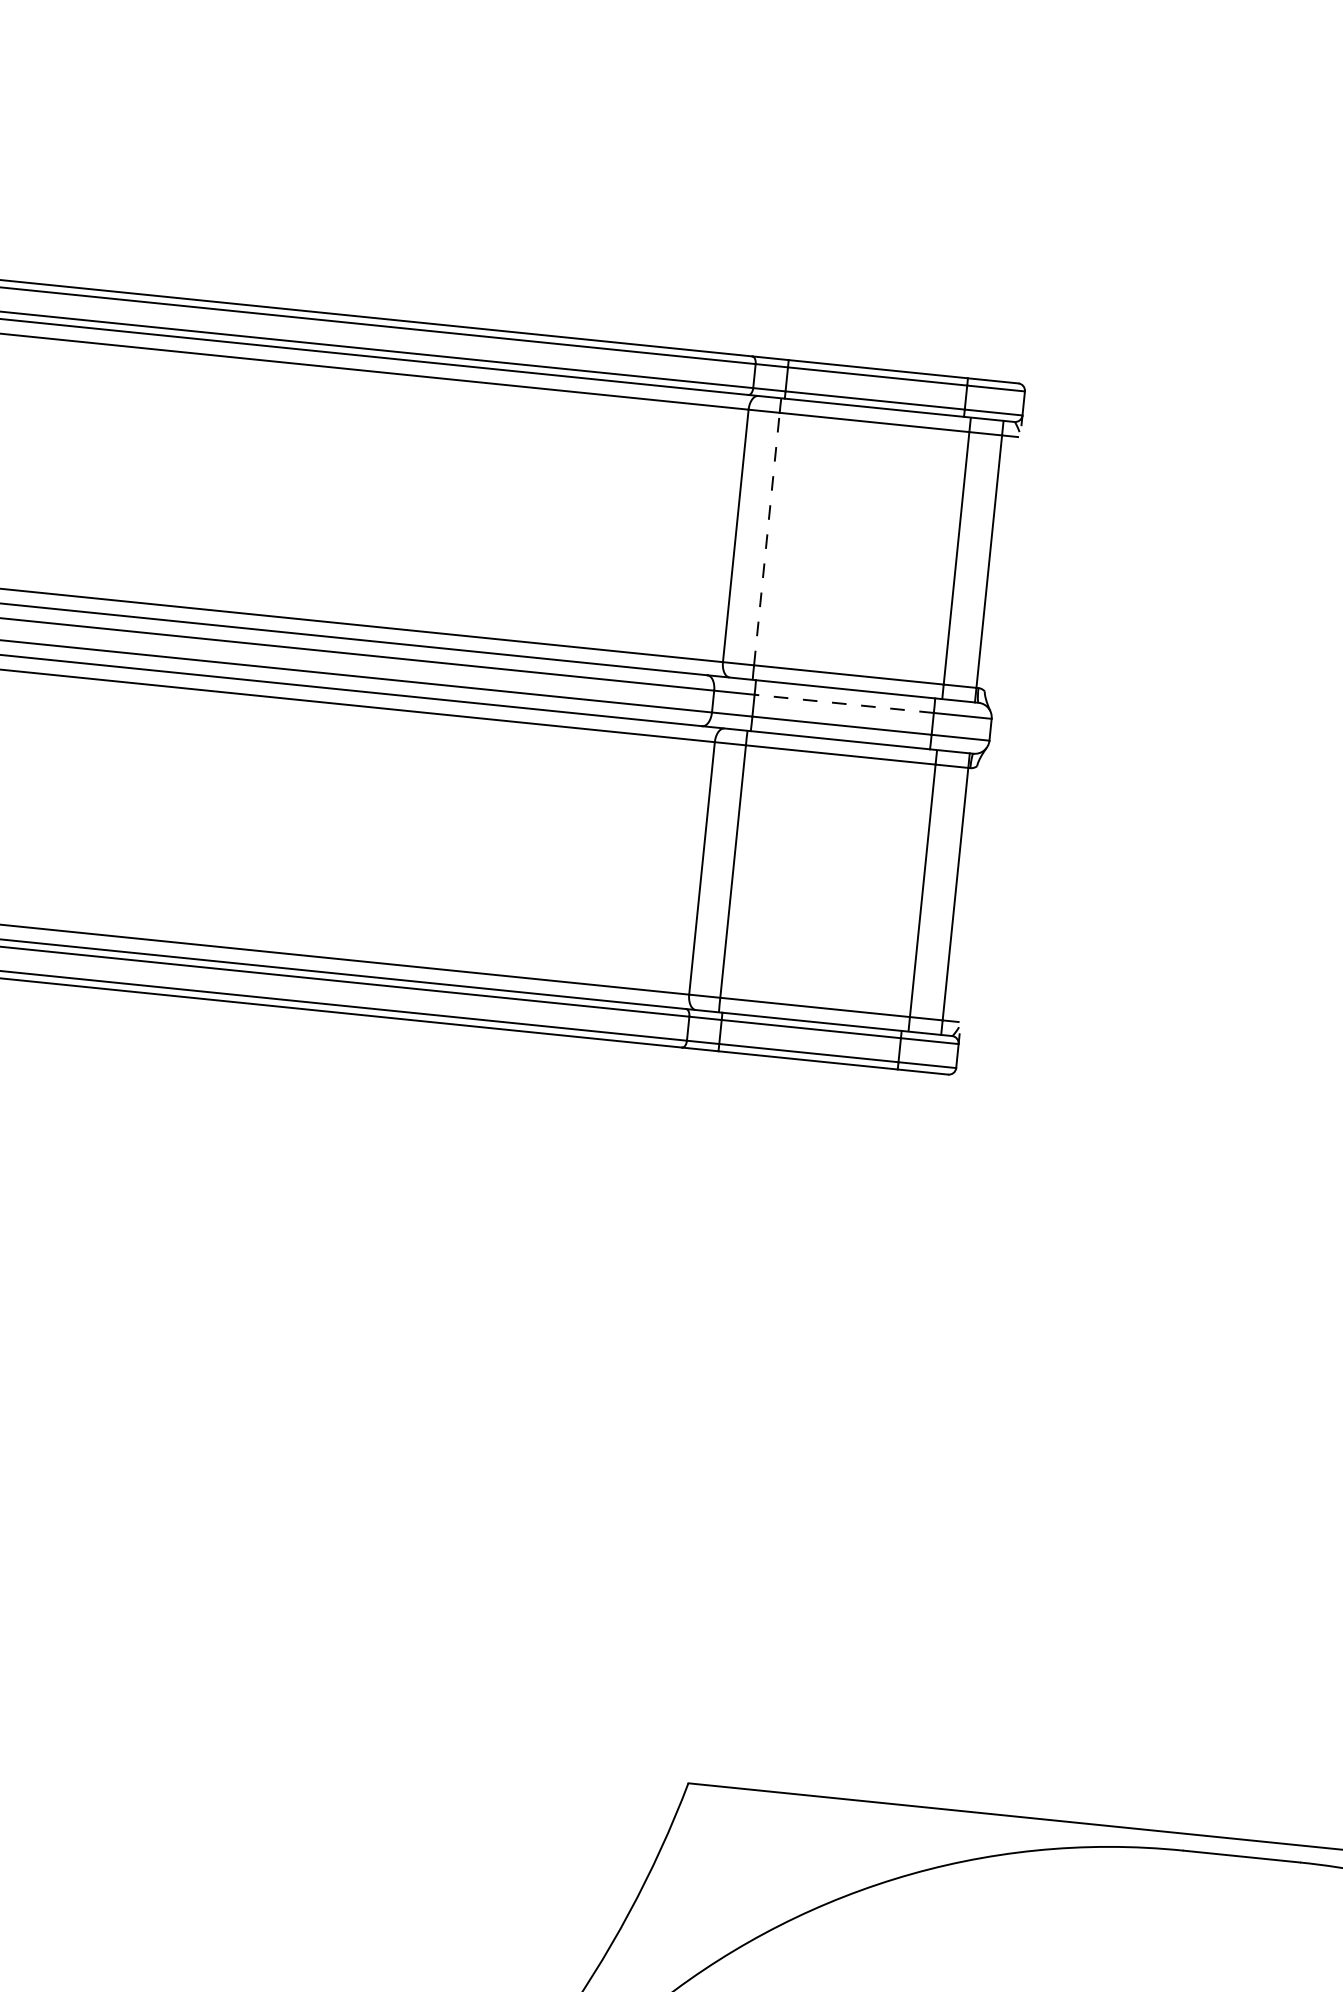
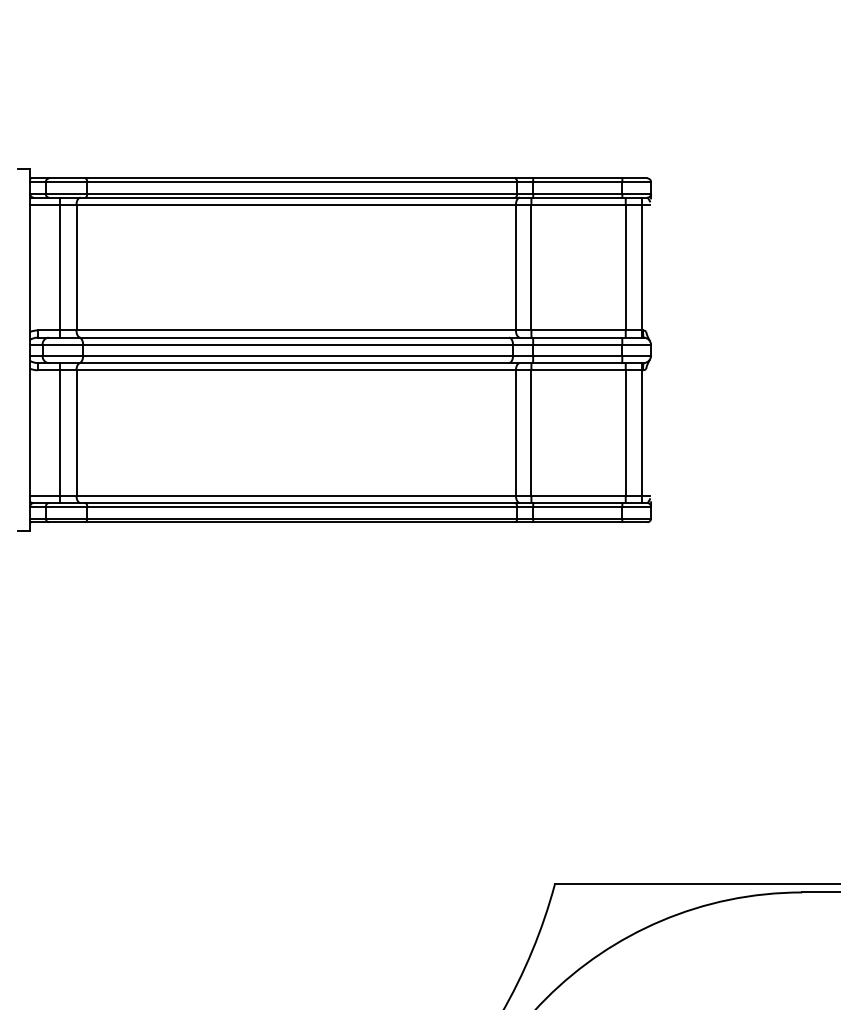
line: (767, 538) -> (531, 267), dashed -> solid
line: (843, 702) -> (577, 344), dashed -> solid

